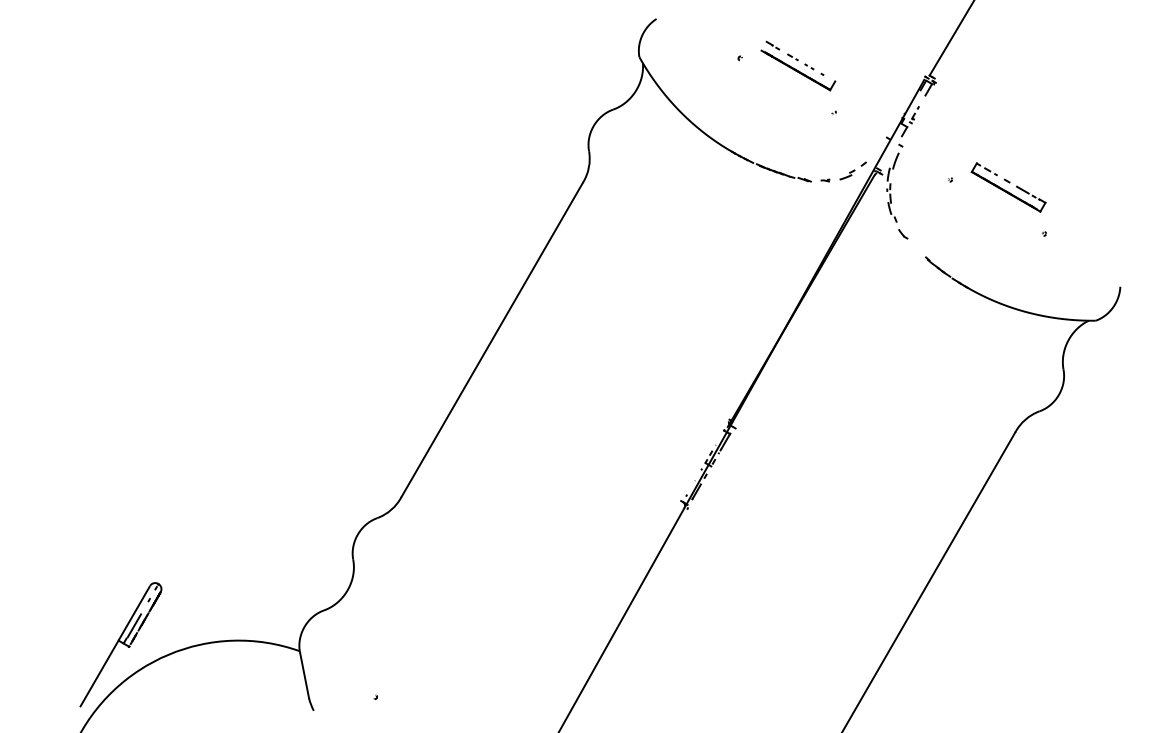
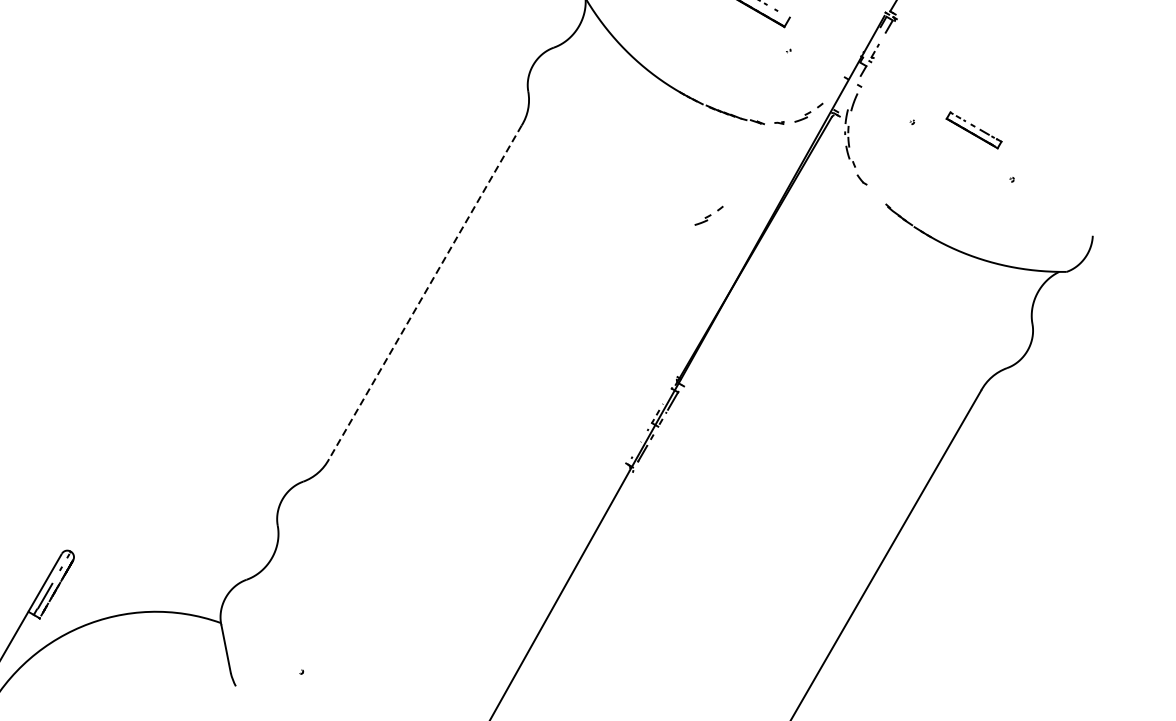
part: (1008, 187) -> (973, 130), size x0.7
part: (758, 267) -> (708, 215), added
line: (491, 340) -> (424, 292), solid -> dashed

